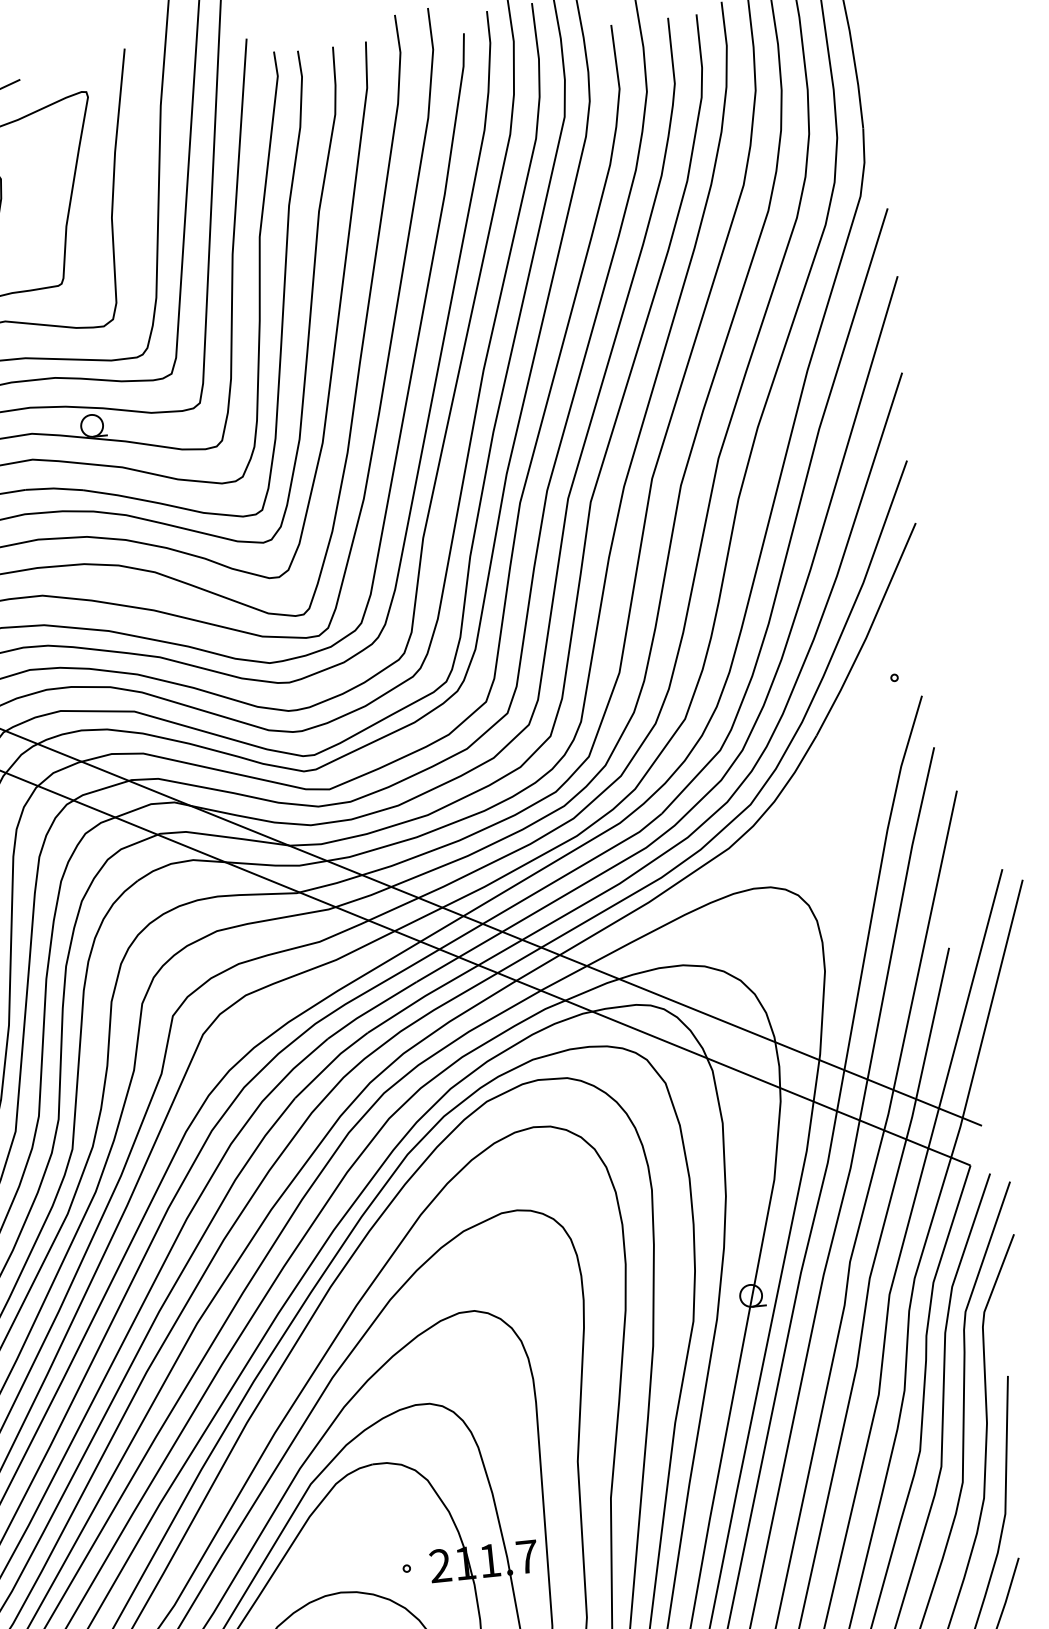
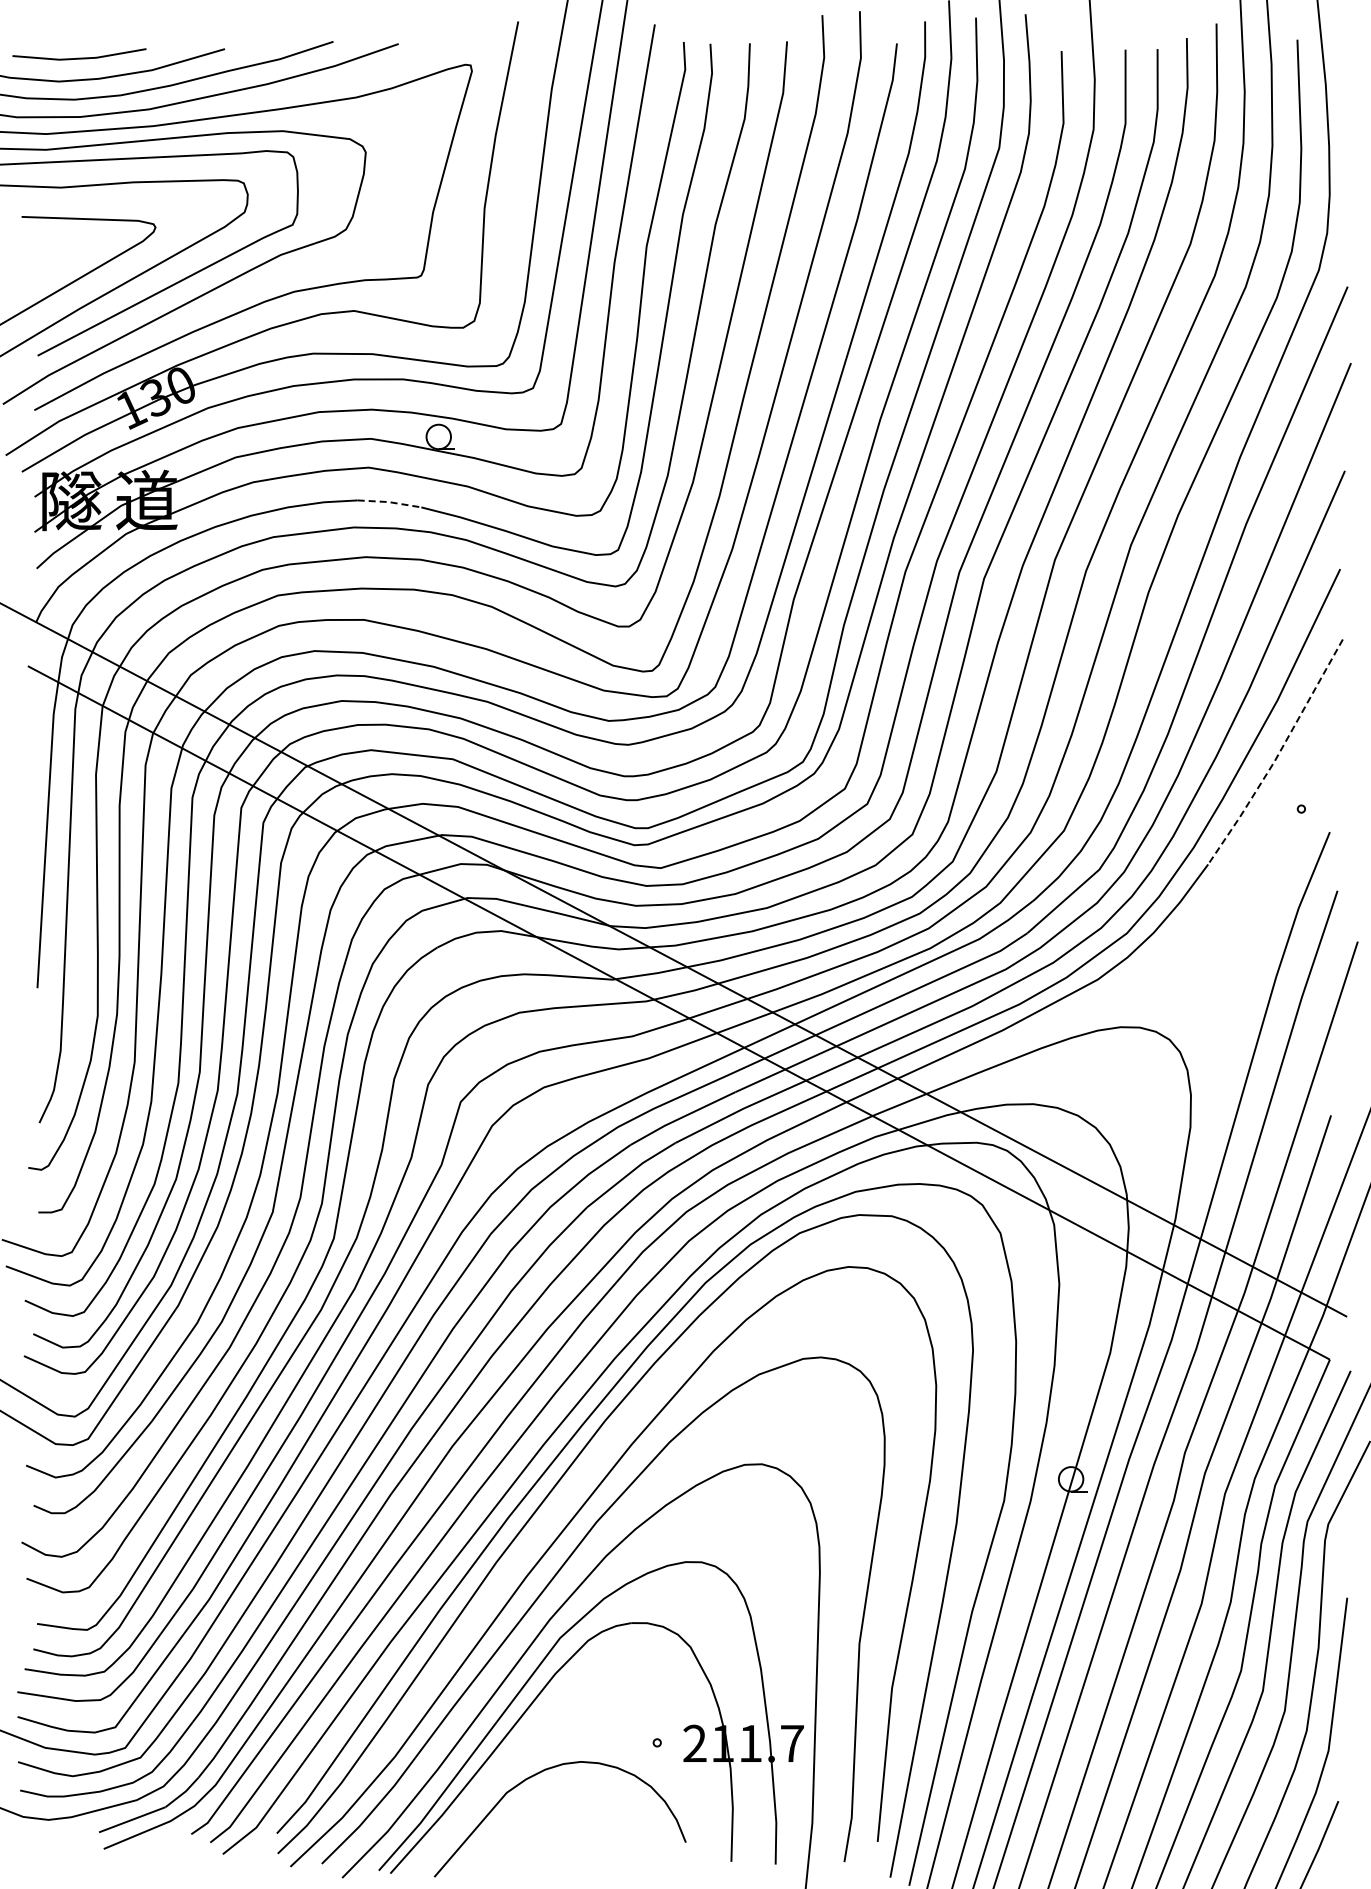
line: (53, 488) -> (388, 502), solid -> dashed
line: (869, 631) -> (1278, 754), solid -> dashed

